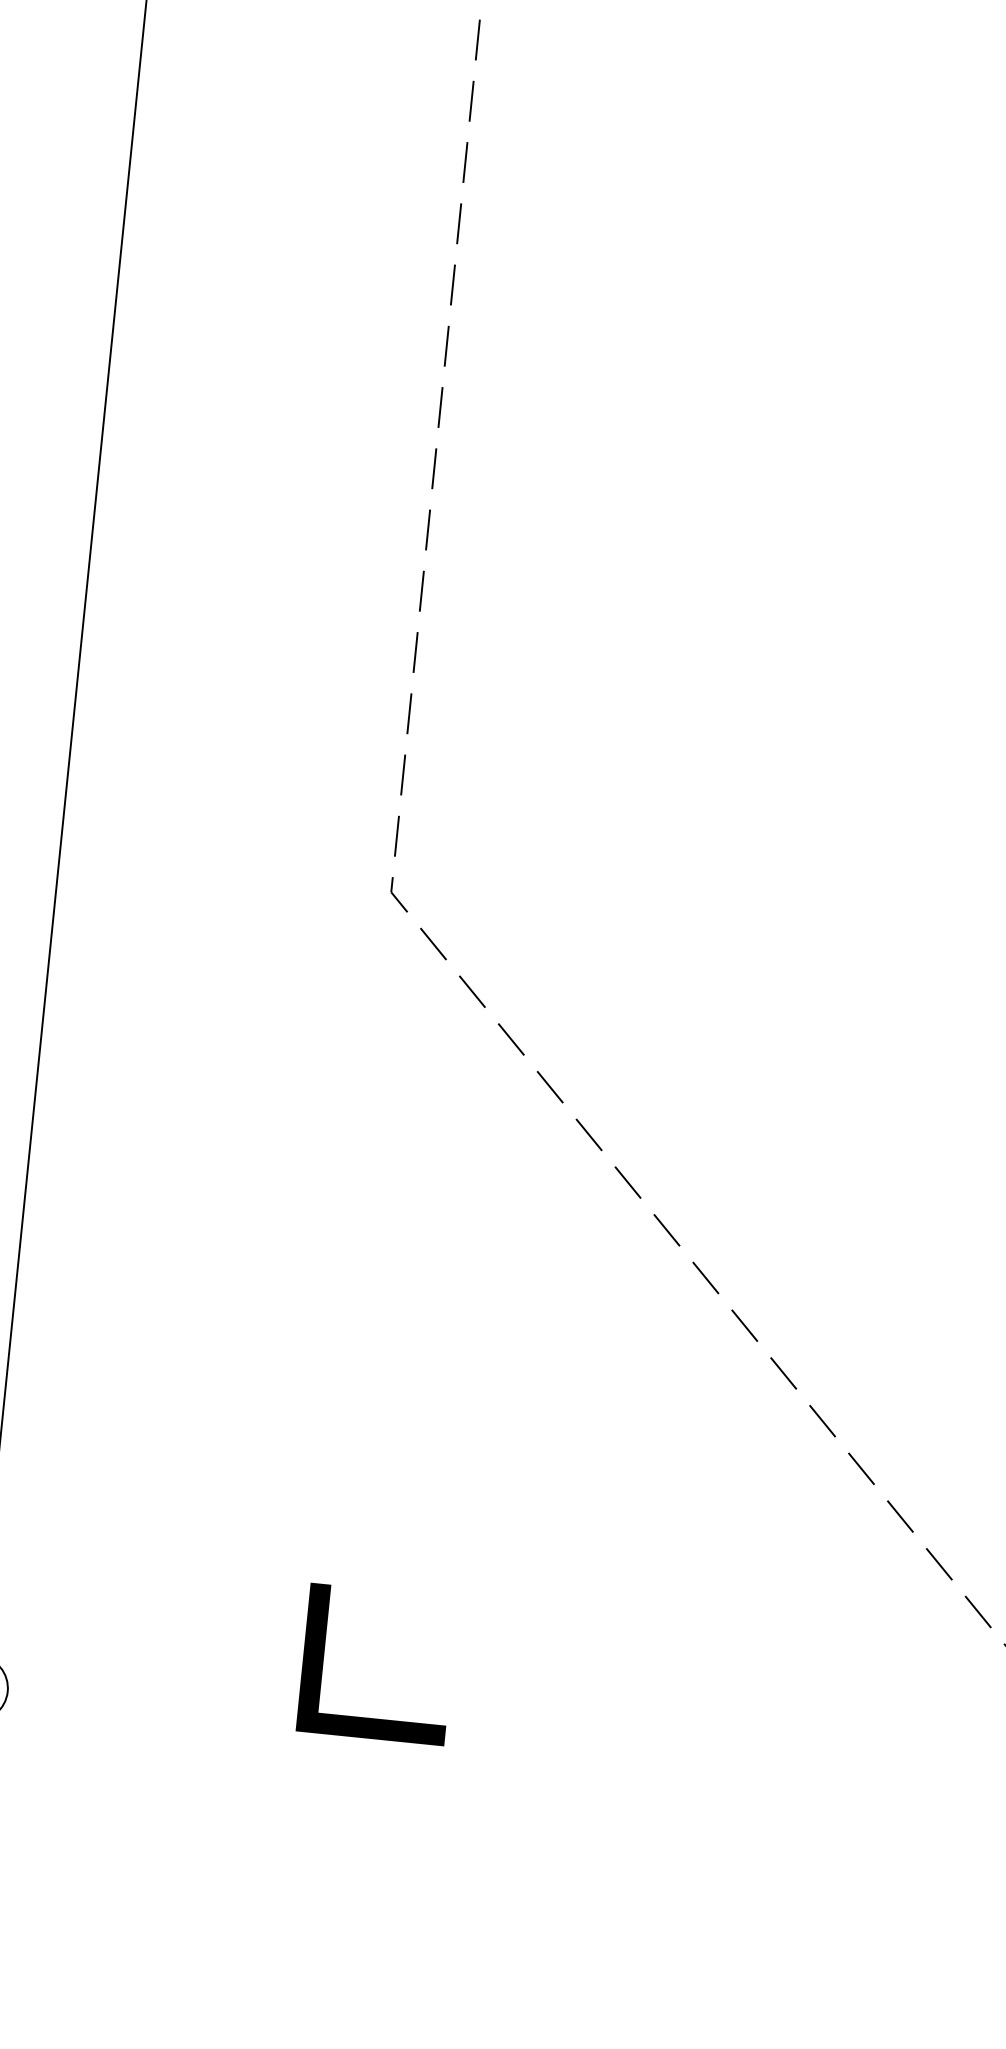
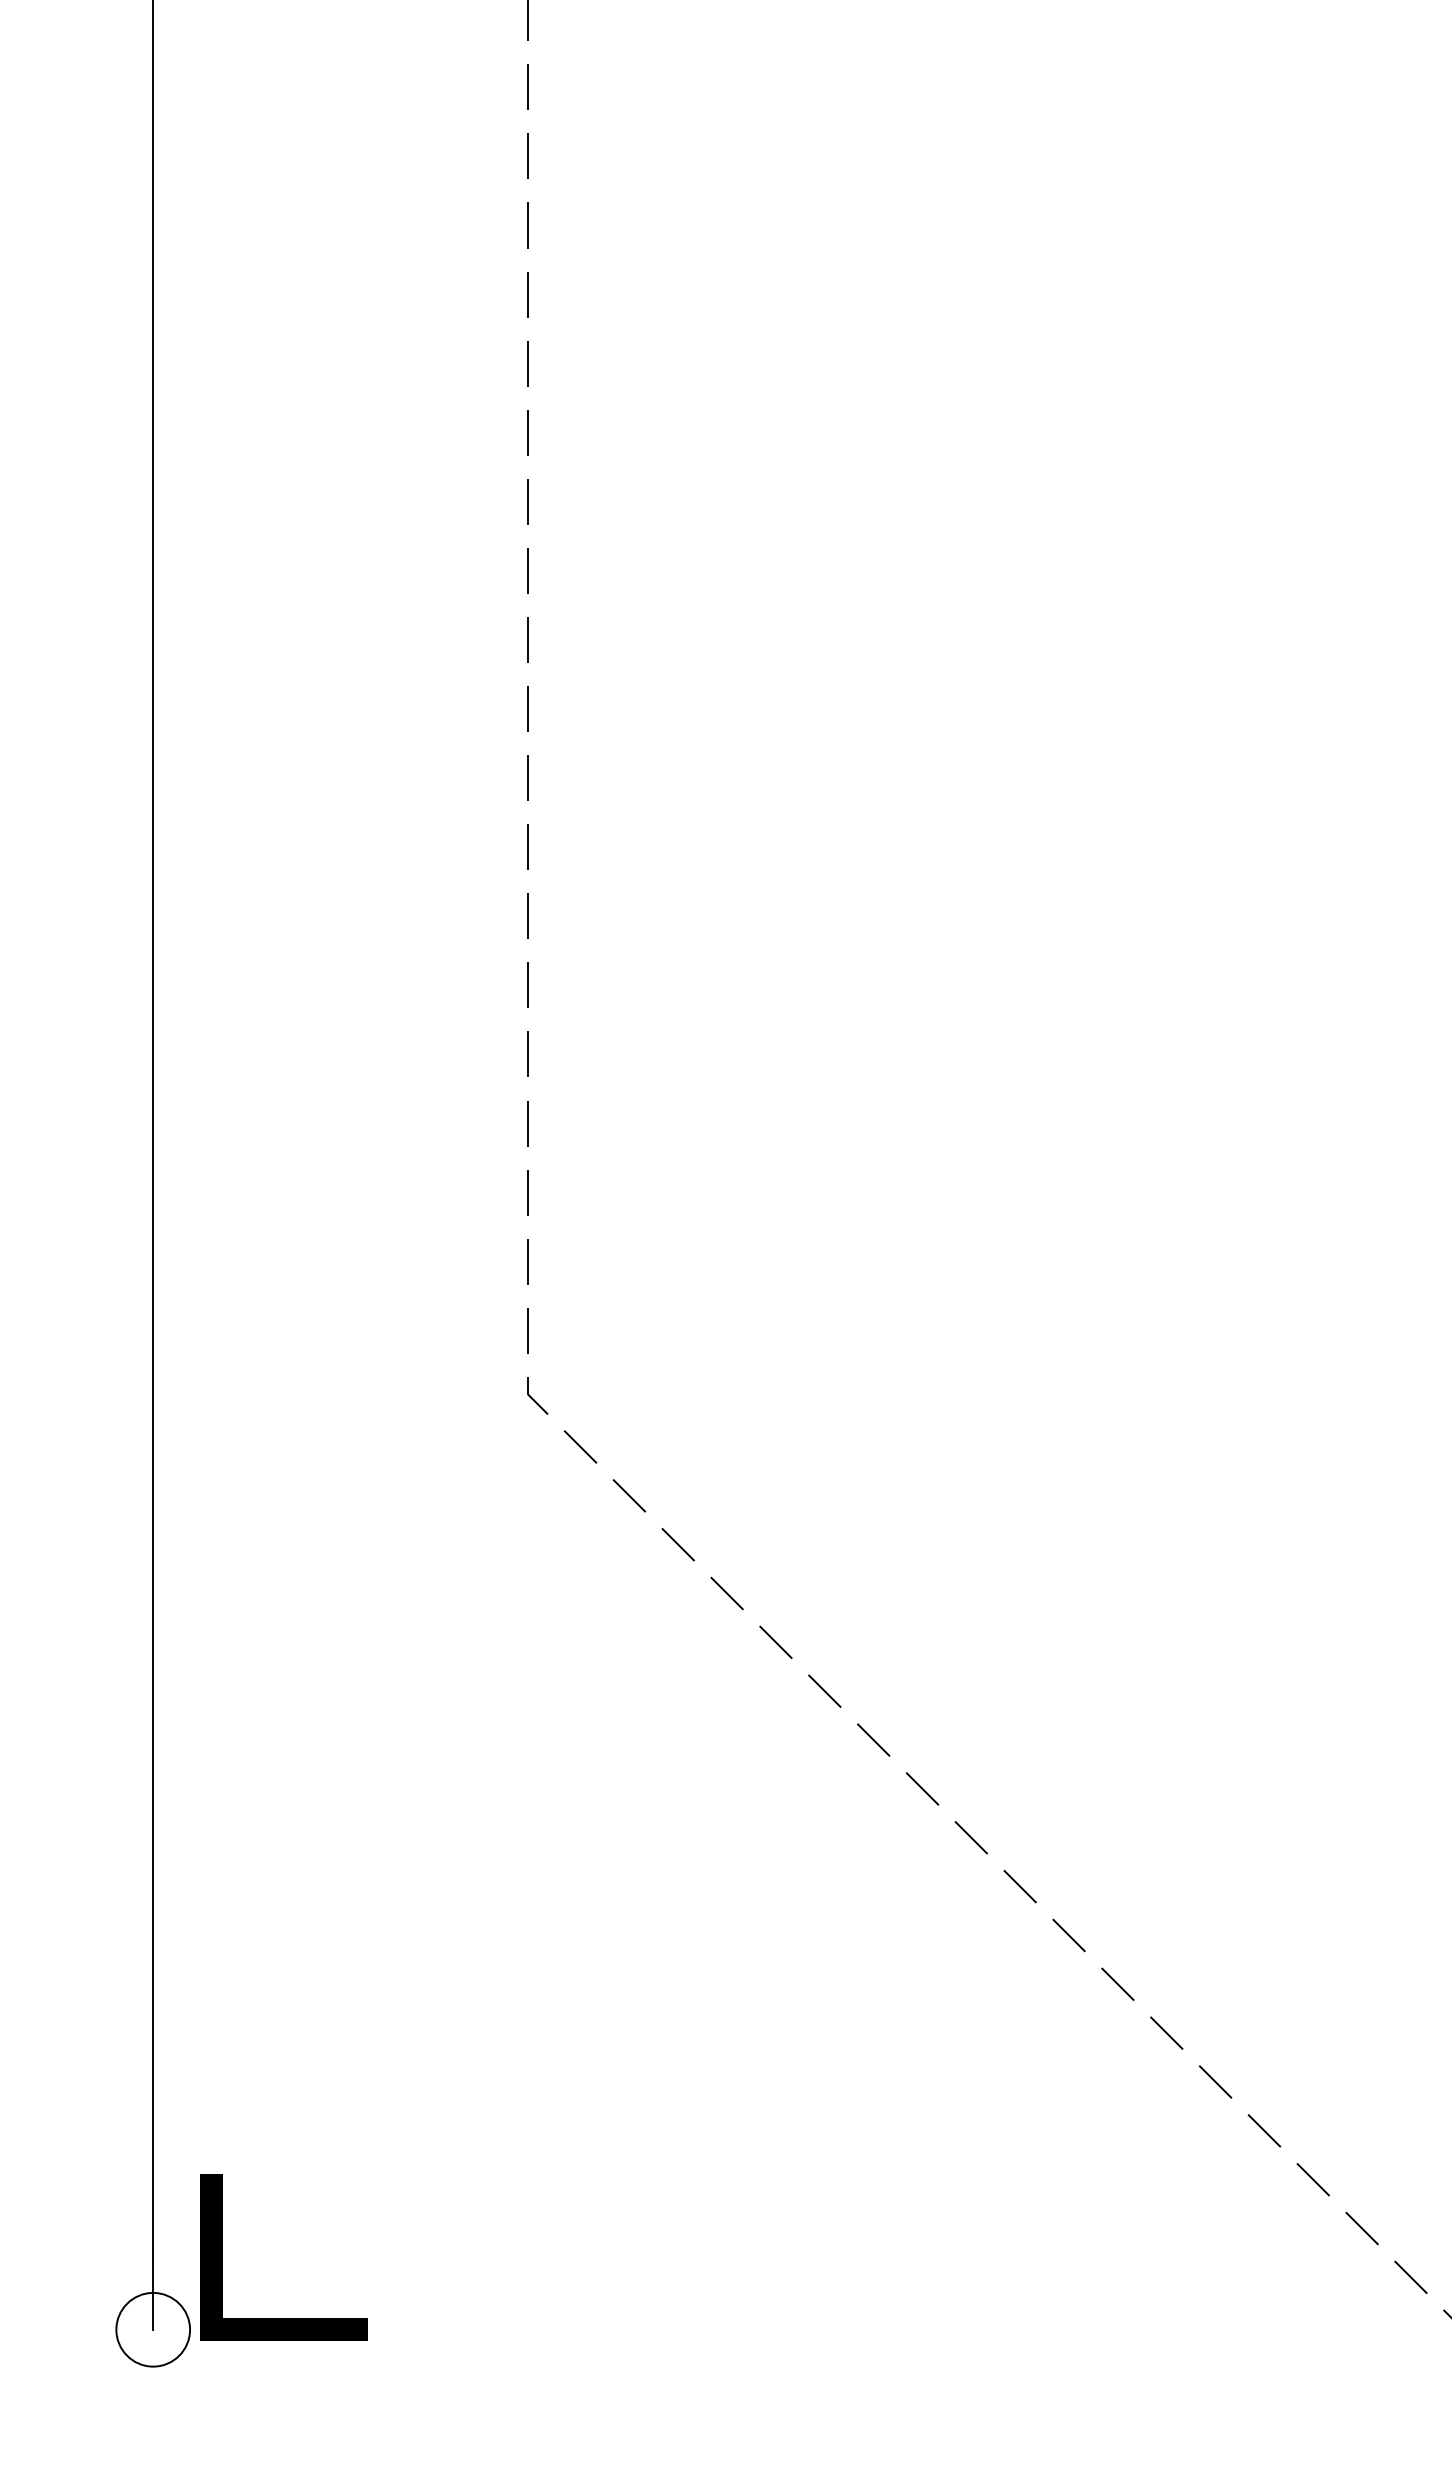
line: (323, 1658) -> (222, 2257), moved

